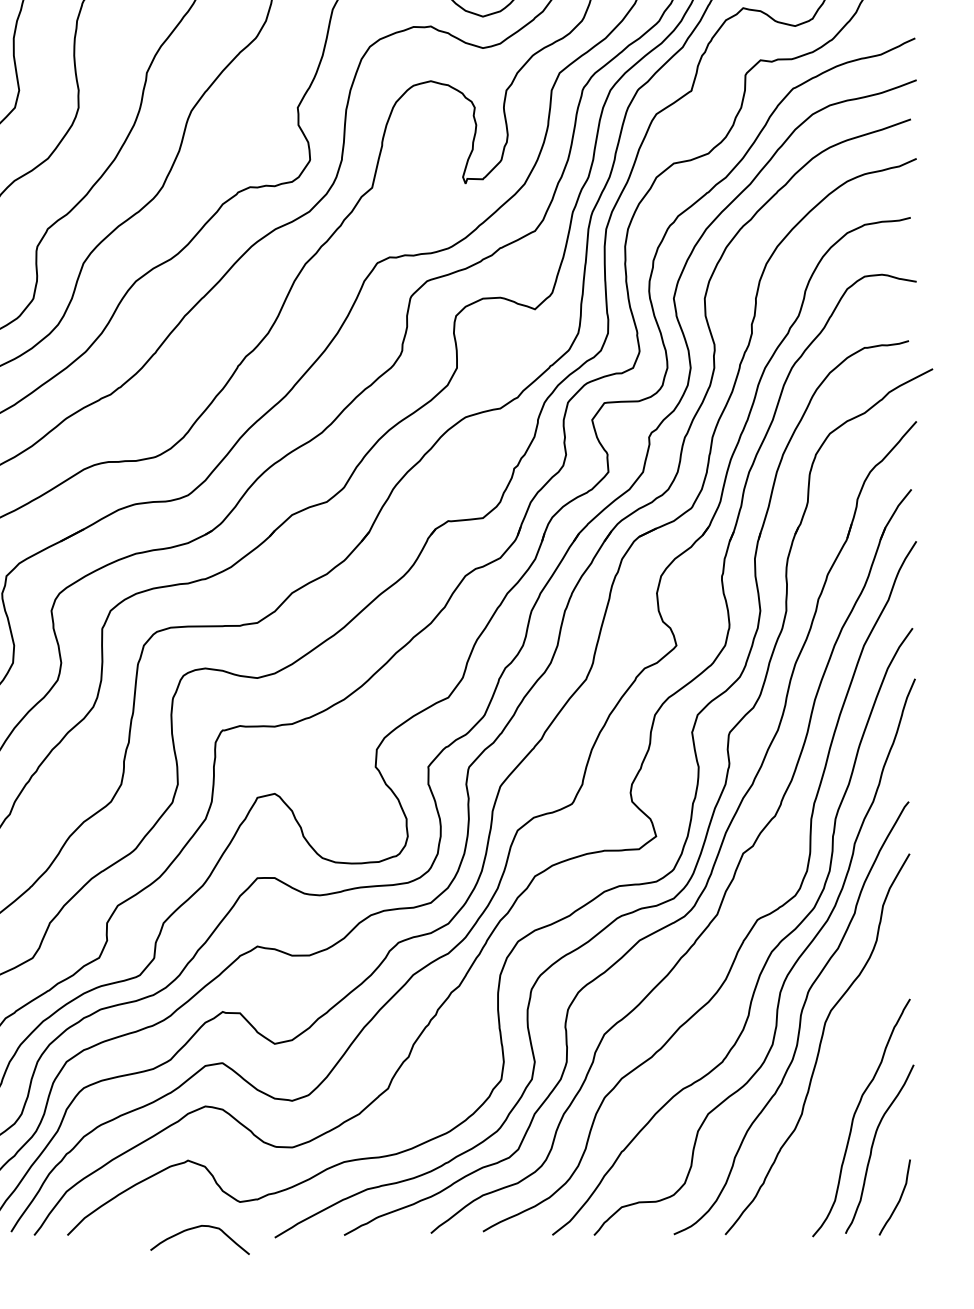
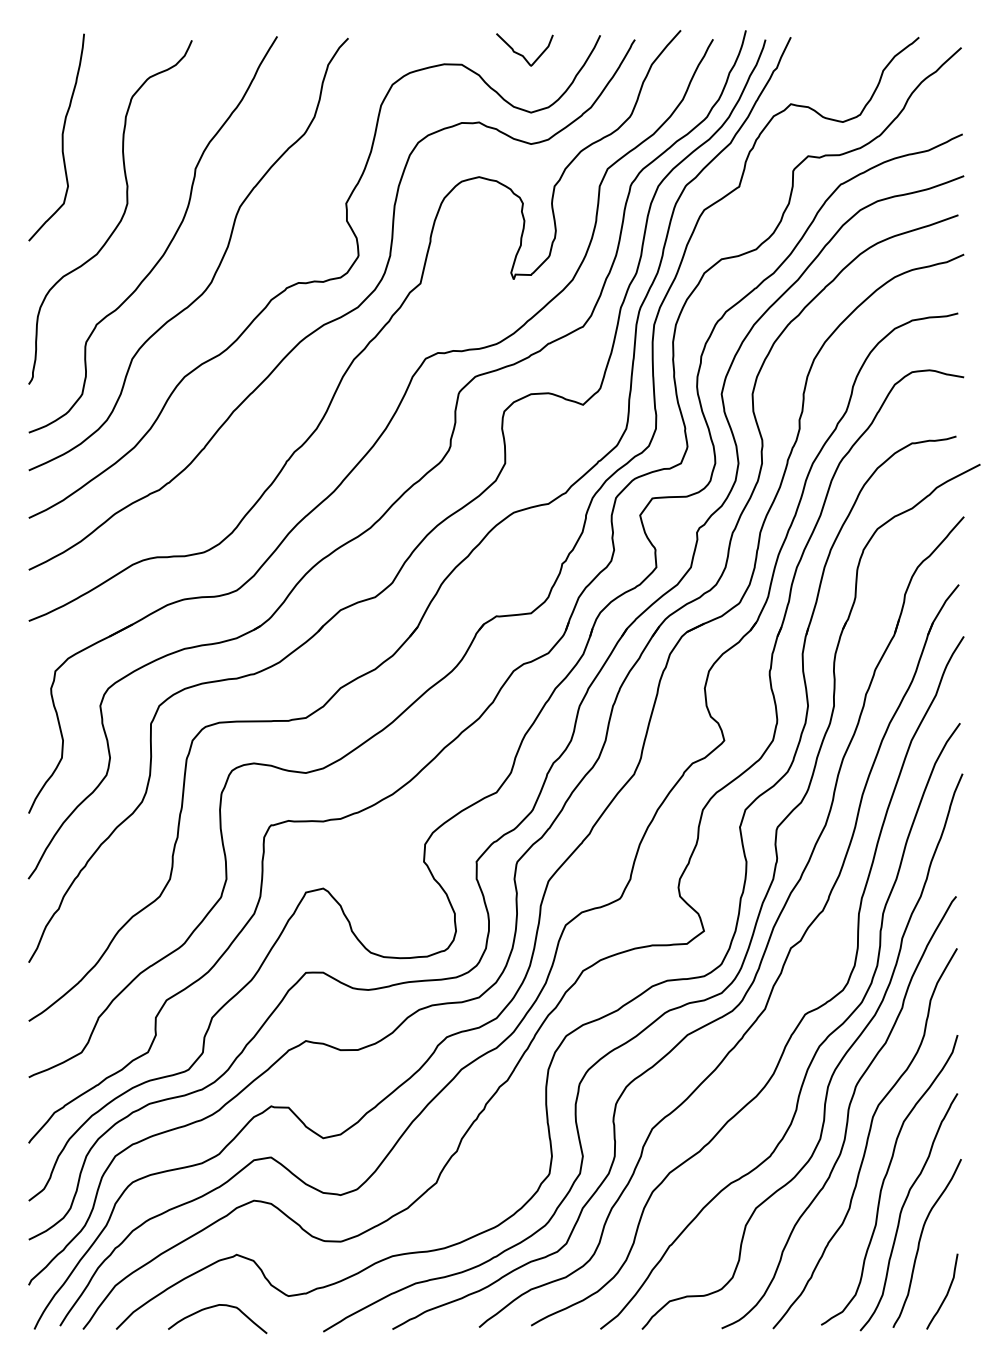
curve: (837, 1085) -> (885, 1179), added
curve: (196, 1228) -> (214, 1307), moved

